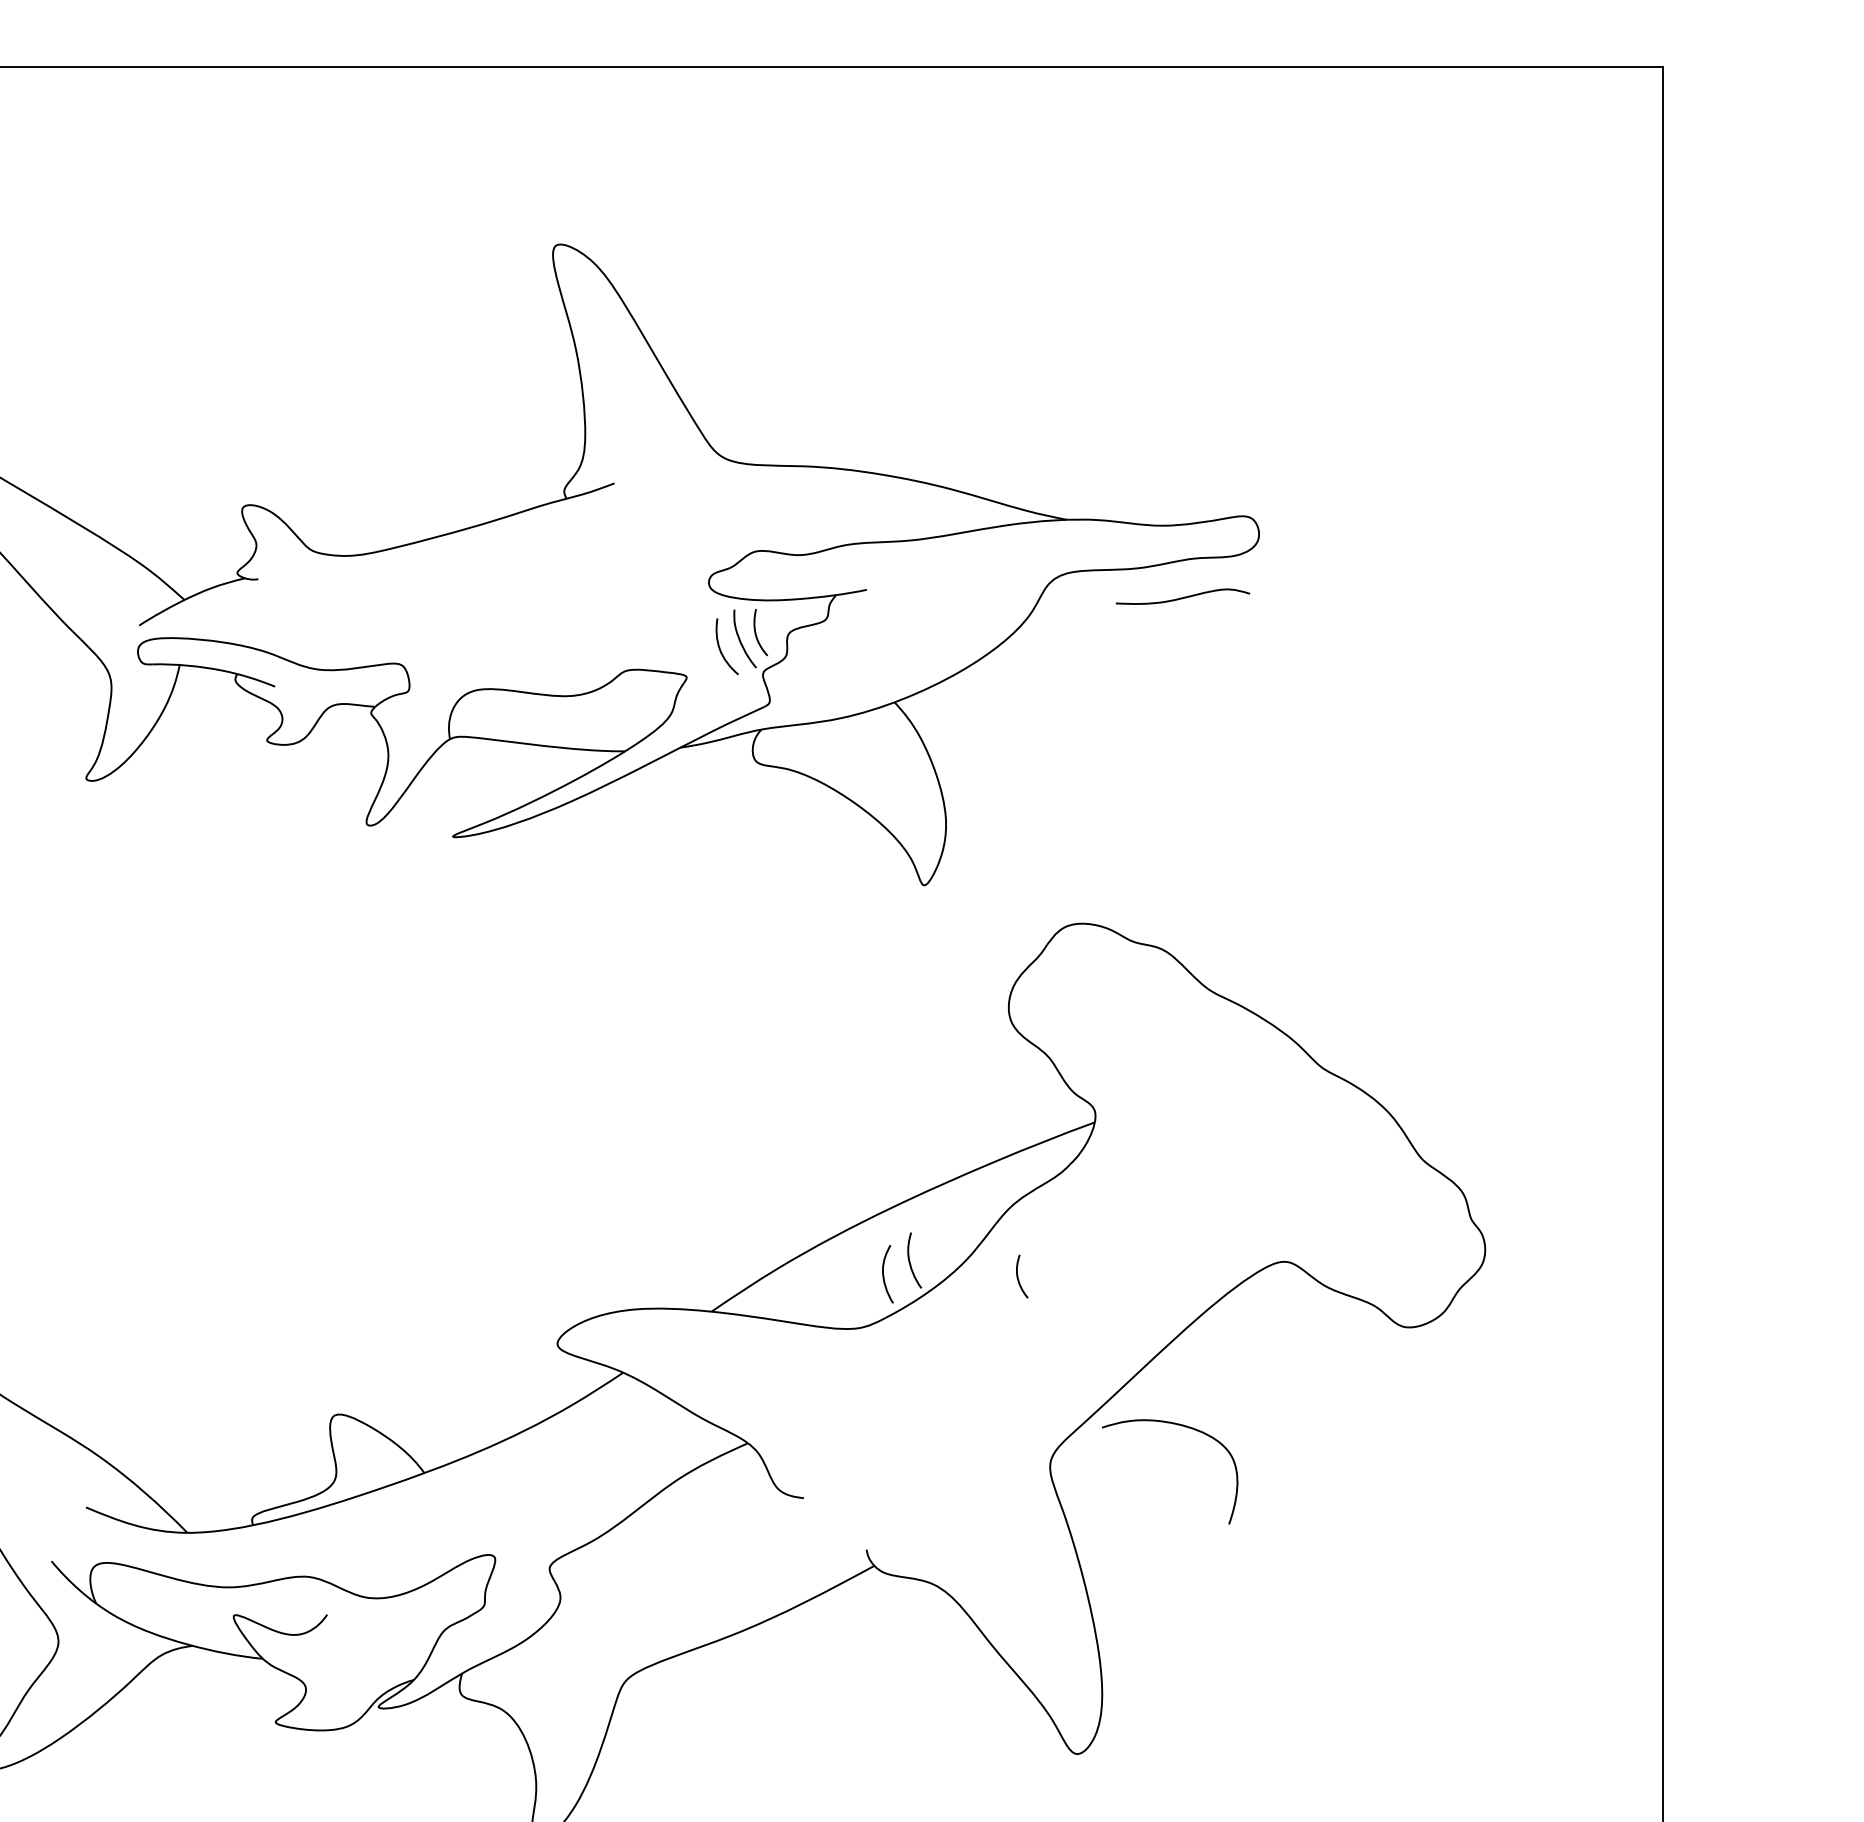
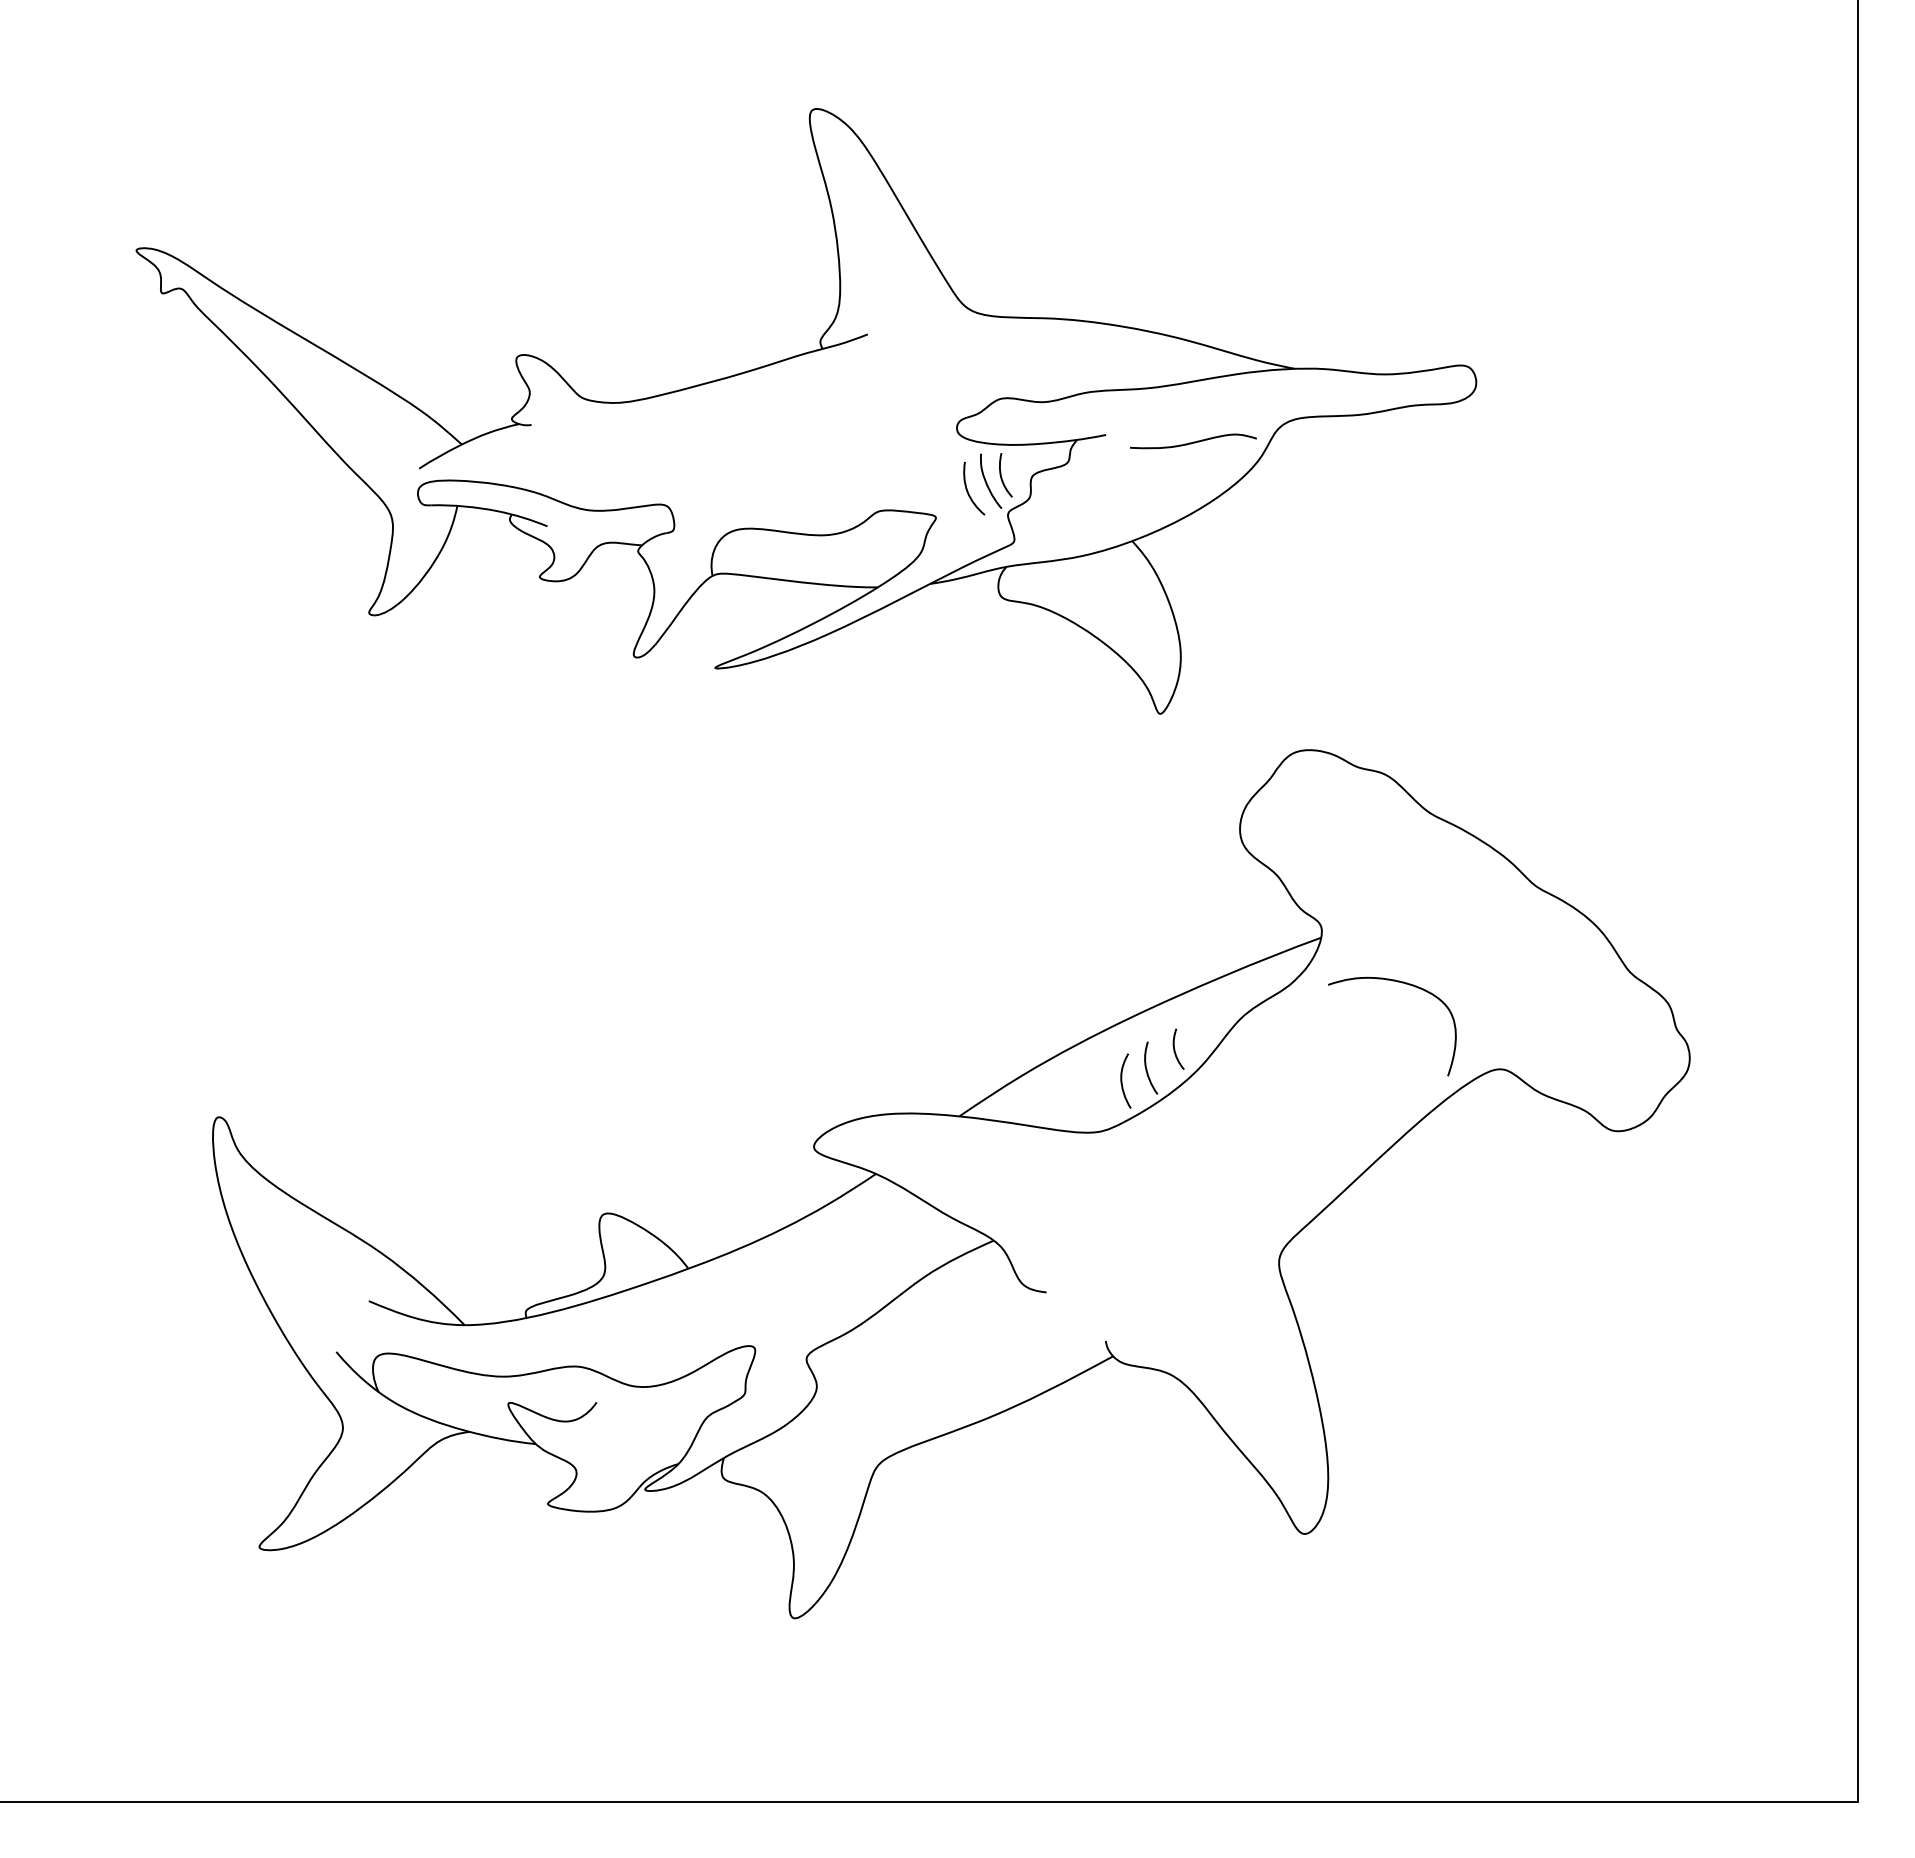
curve: (1183, 596) -> (1193, 441), moved
curve: (1018, 1276) -> (1175, 1049), moved
curve: (1179, 1426) -> (1401, 983), moved

